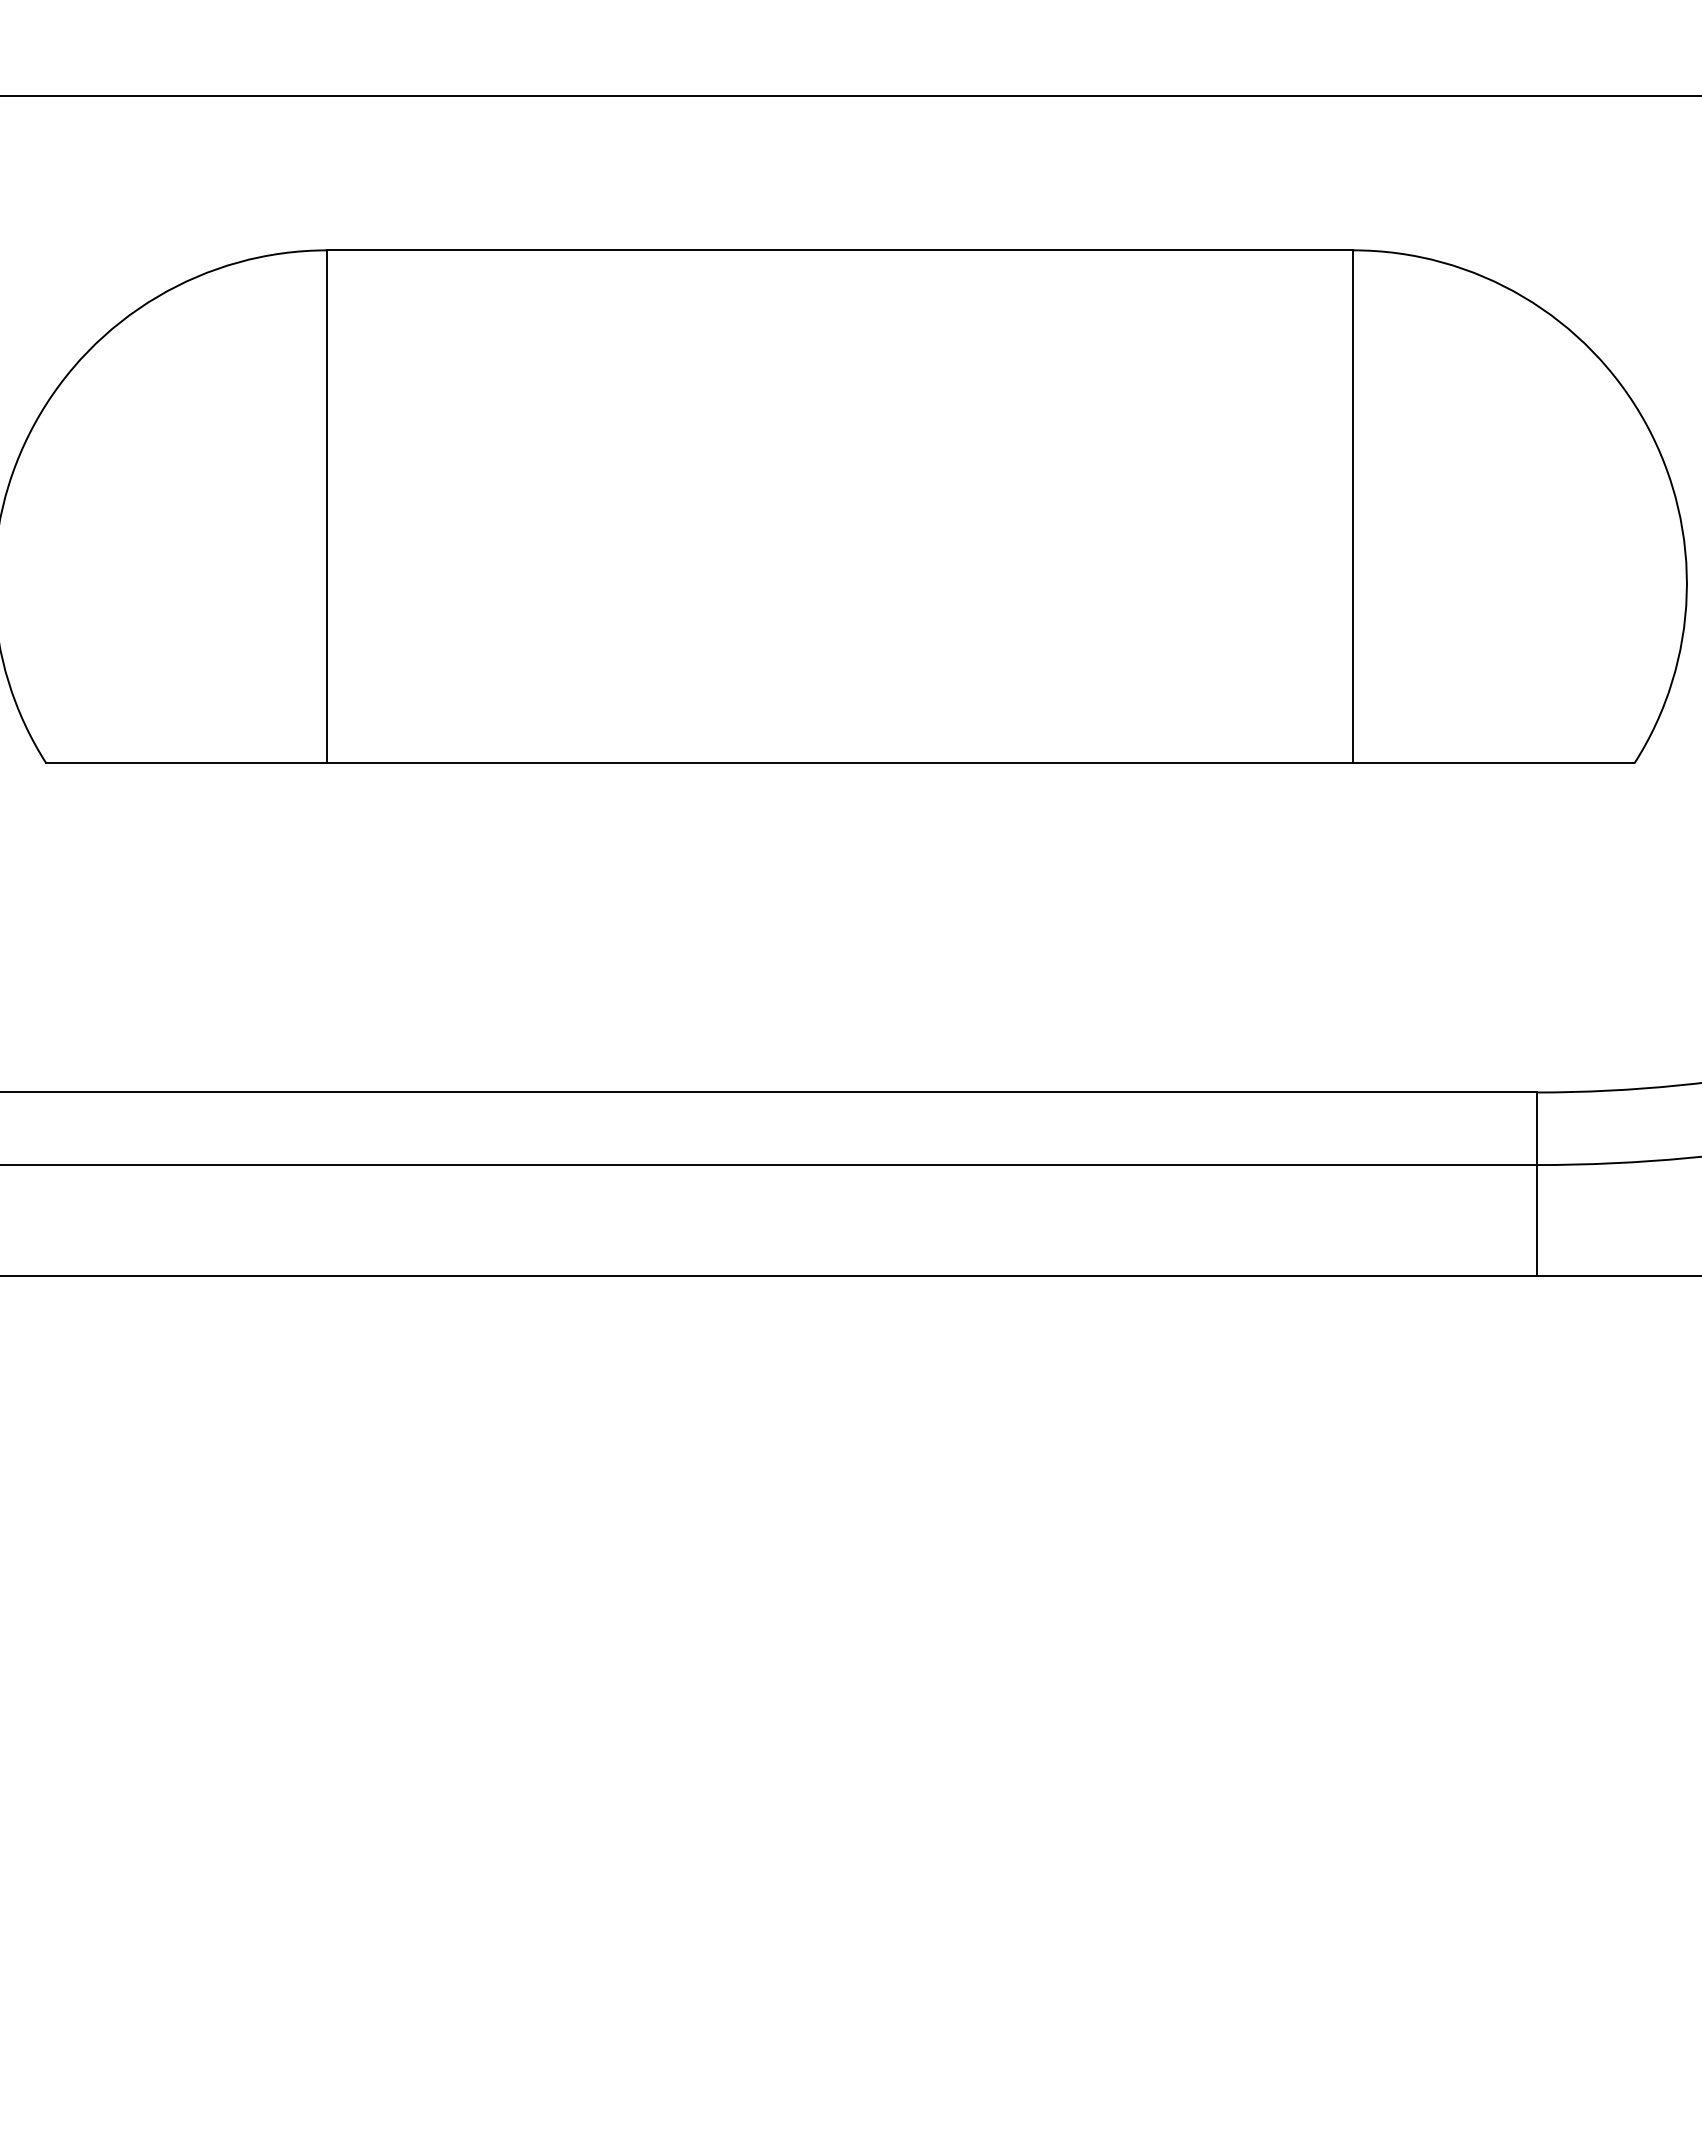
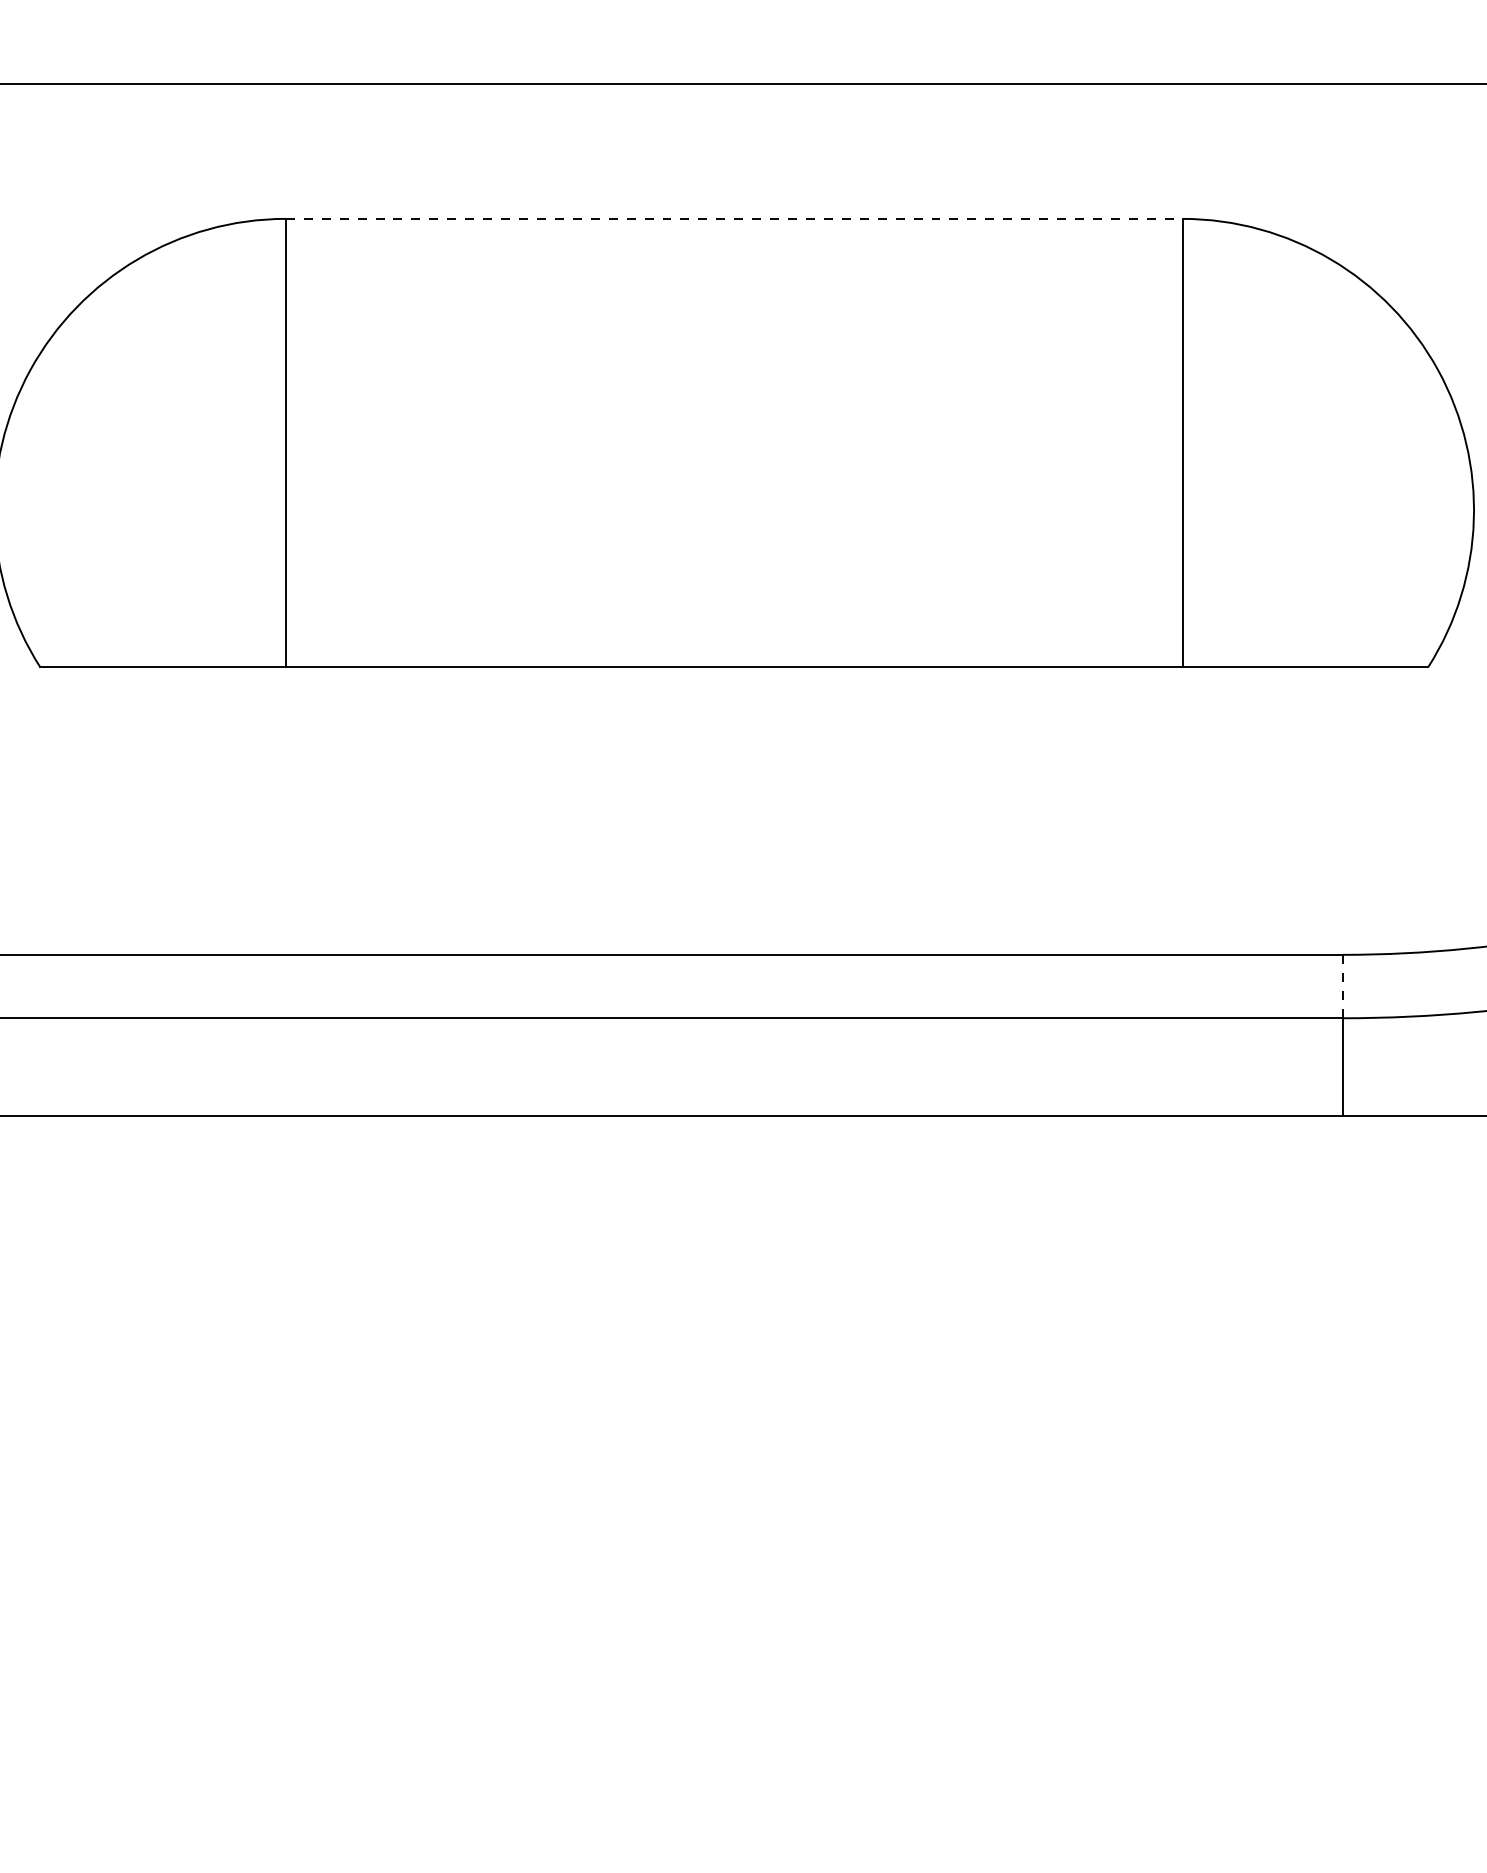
line: (840, 250) -> (734, 219), solid -> dashed
line: (1536, 1129) -> (1342, 987), solid -> dashed

